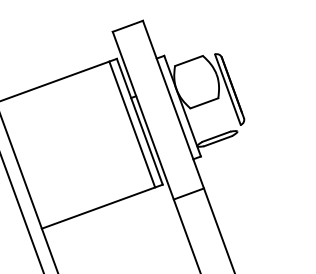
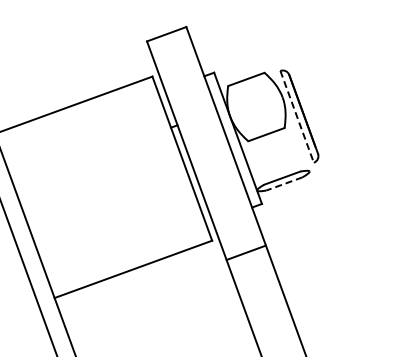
line: (228, 89) -> (297, 116), solid -> dashed
line: (132, 124) -> (172, 162), removed
line: (217, 141) -> (283, 184), solid -> dashed

